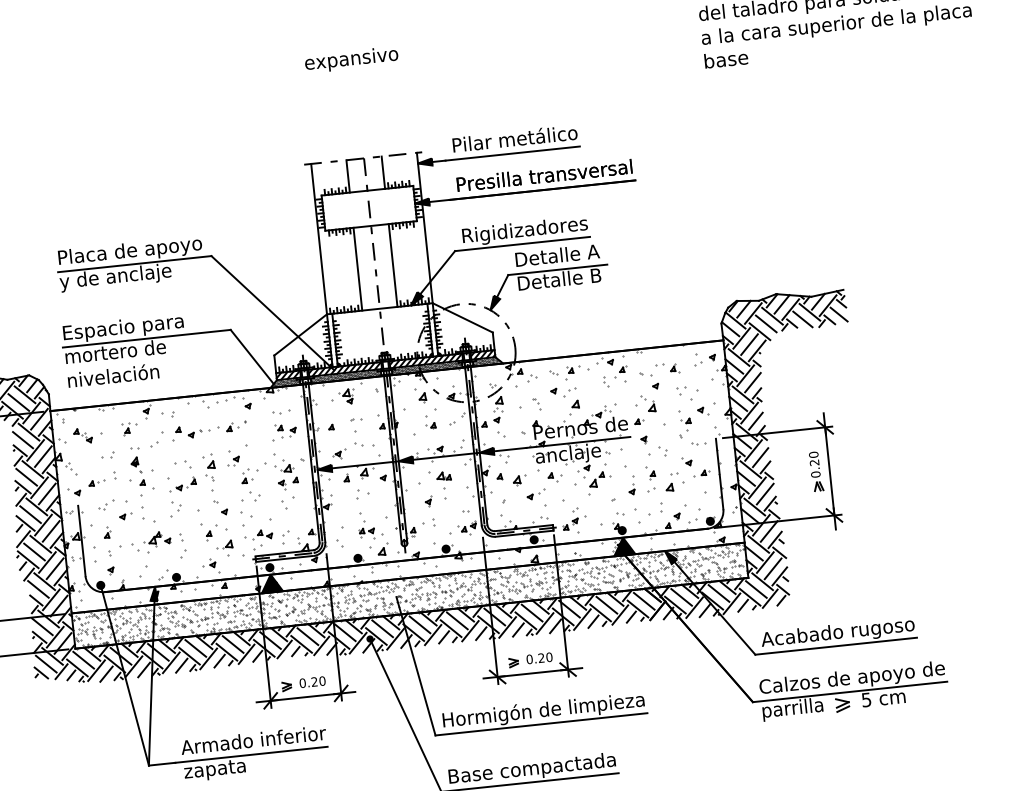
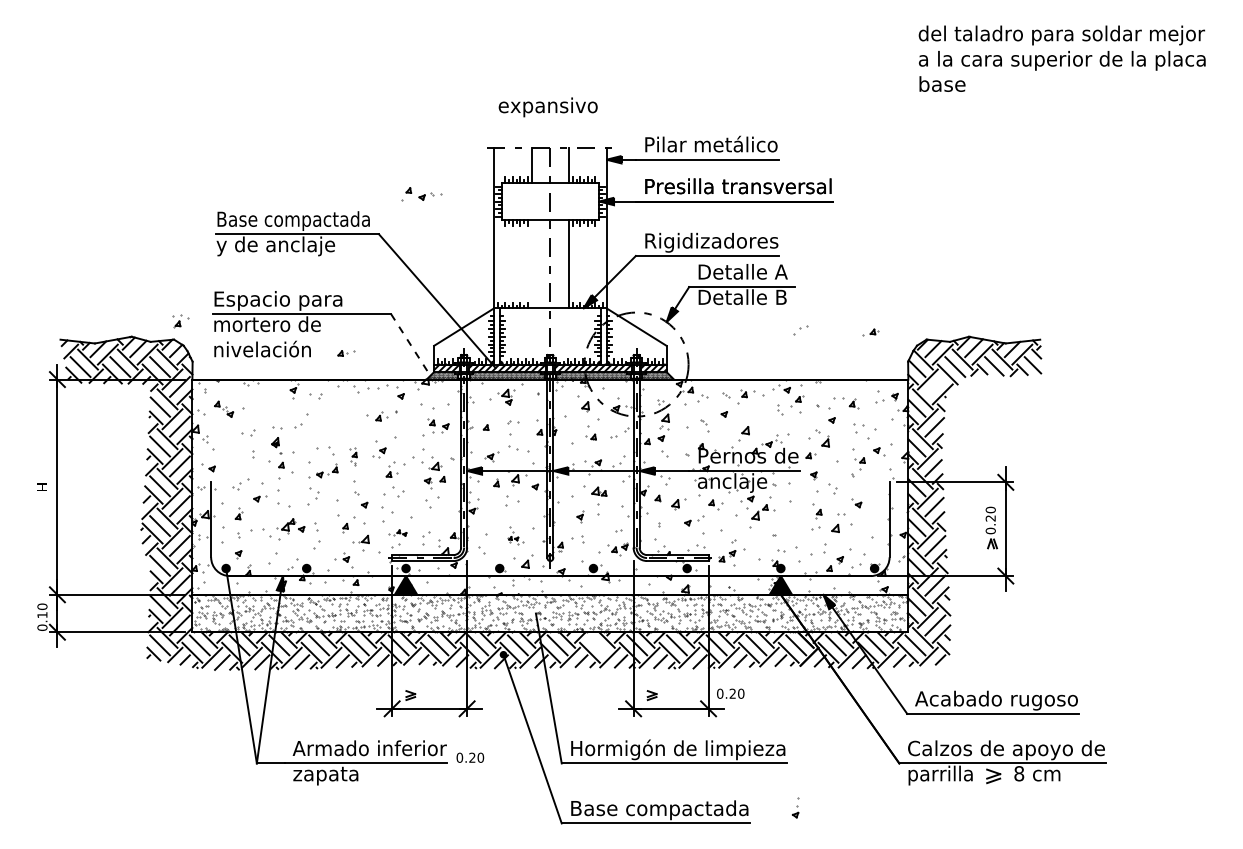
text: (351, 60) -> (547, 107), moved
text: (129, 251) -> (293, 220), Placa de apoyo -> Base compactada
line: (357, 269) -> (531, 264), removed
line: (749, 344) -> (935, 386), removed
line: (251, 356) -> (410, 344), solid -> dashed
part: (569, 392) -> (800, 330), moved
part: (280, 412) -> (434, 406), size x1.6
part: (129, 428) -> (180, 321), moved
part: (190, 432) -> (421, 194), moved
part: (699, 443) -> (871, 485), removed
part: (209, 467) -> (353, 456), size x0.6
part: (701, 473) -> (870, 332), moved
part: (97, 483) -> (346, 353), moved
part: (631, 484) -> (795, 807), moved
part: (369, 525) -> (515, 535), size x0.6
part: (258, 534) -> (397, 532), size x0.6
line: (457, 621) -> (597, 645), removed
text: (539, 658) -> (730, 693), moved
text: (312, 681) -> (470, 757), moved
text: (866, 699) -> (1019, 773), 5 -> 8

